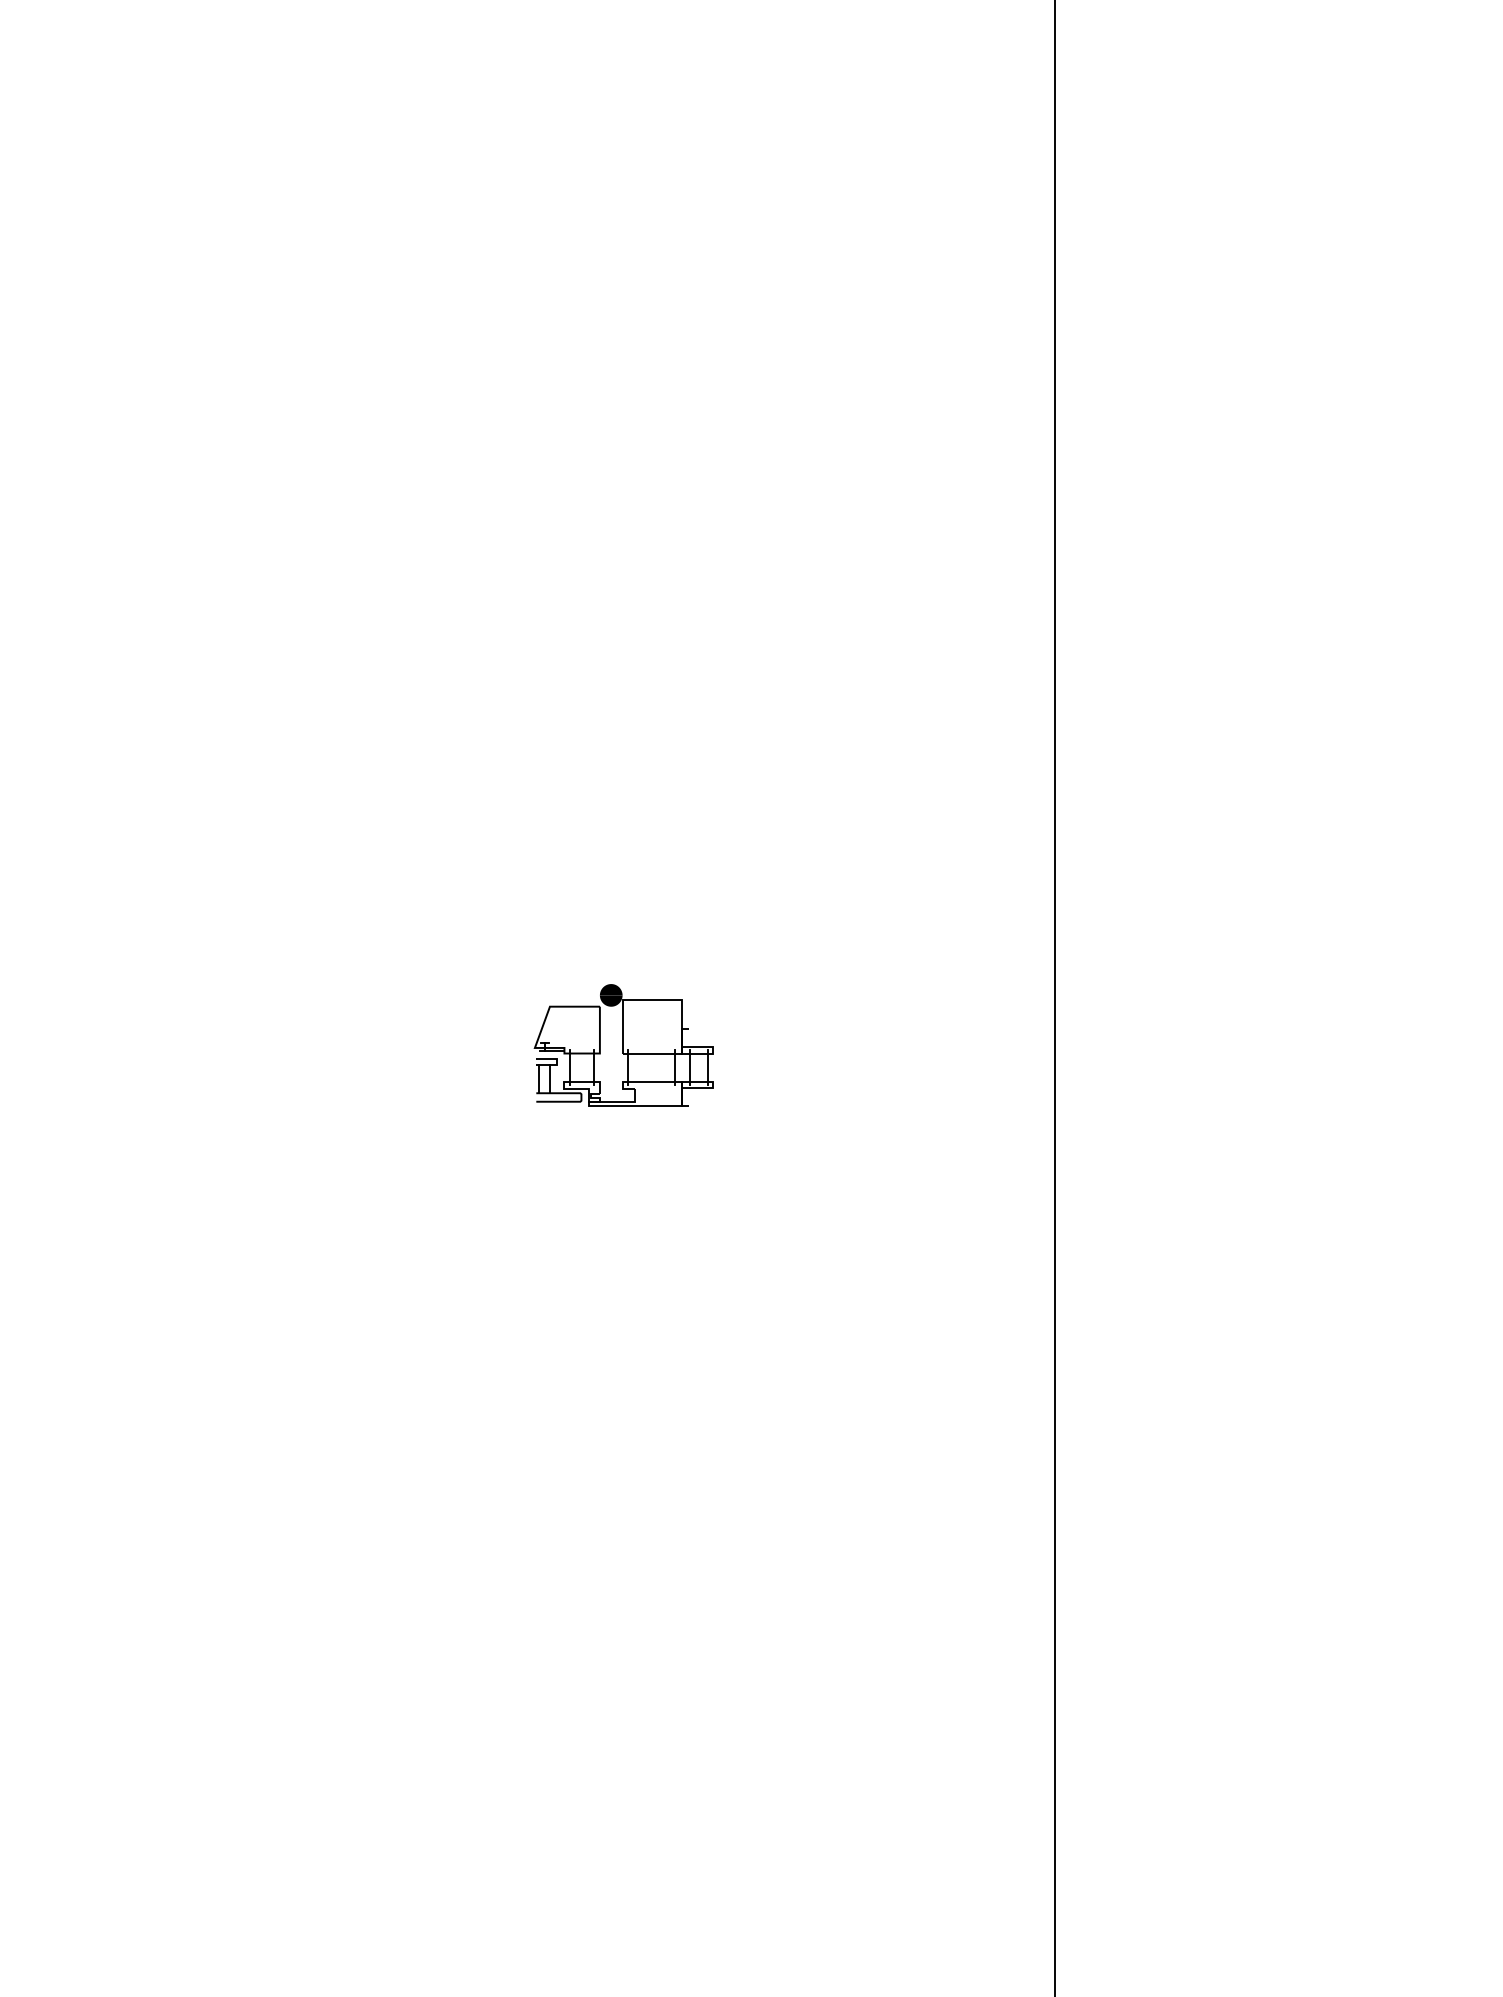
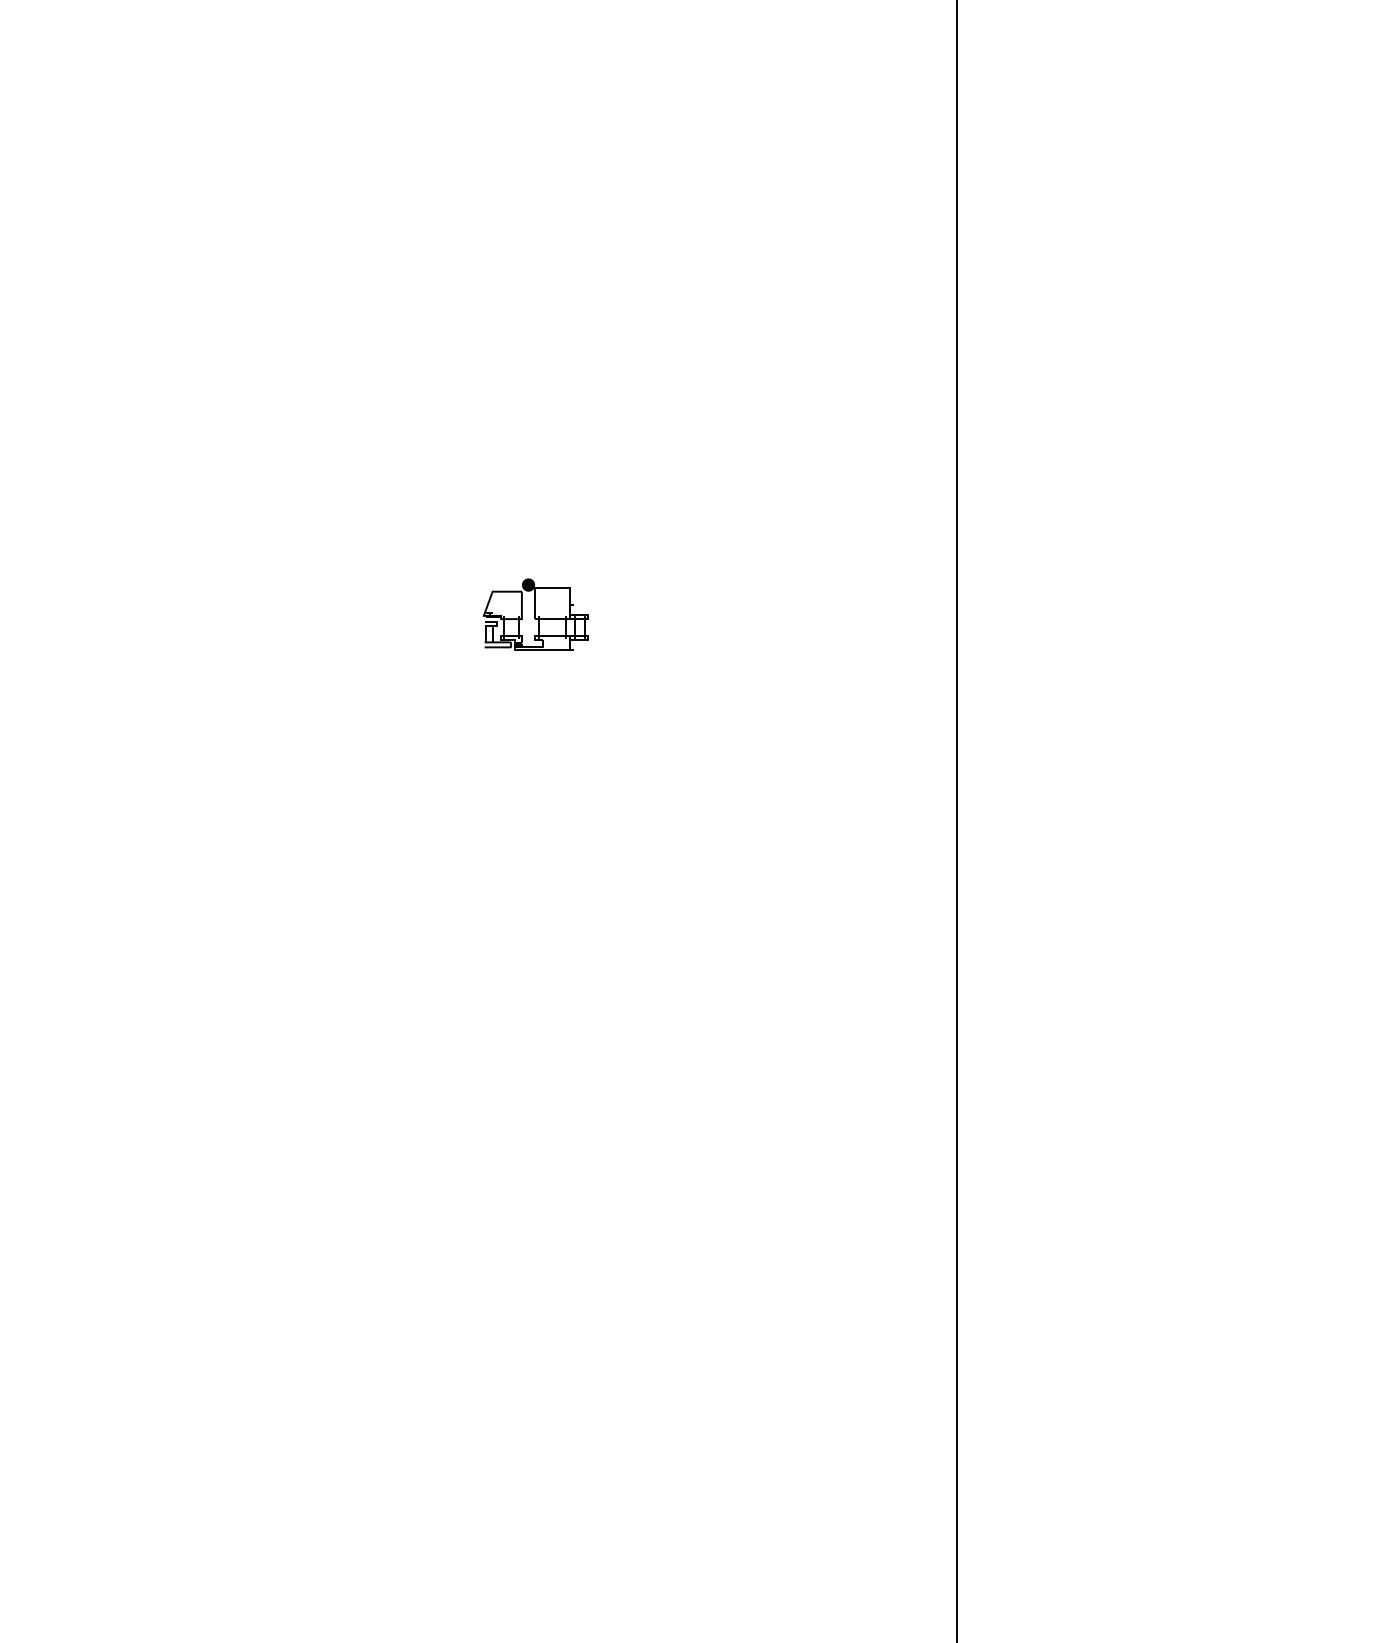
part: (623, 1045) -> (535, 614), size x0.6

